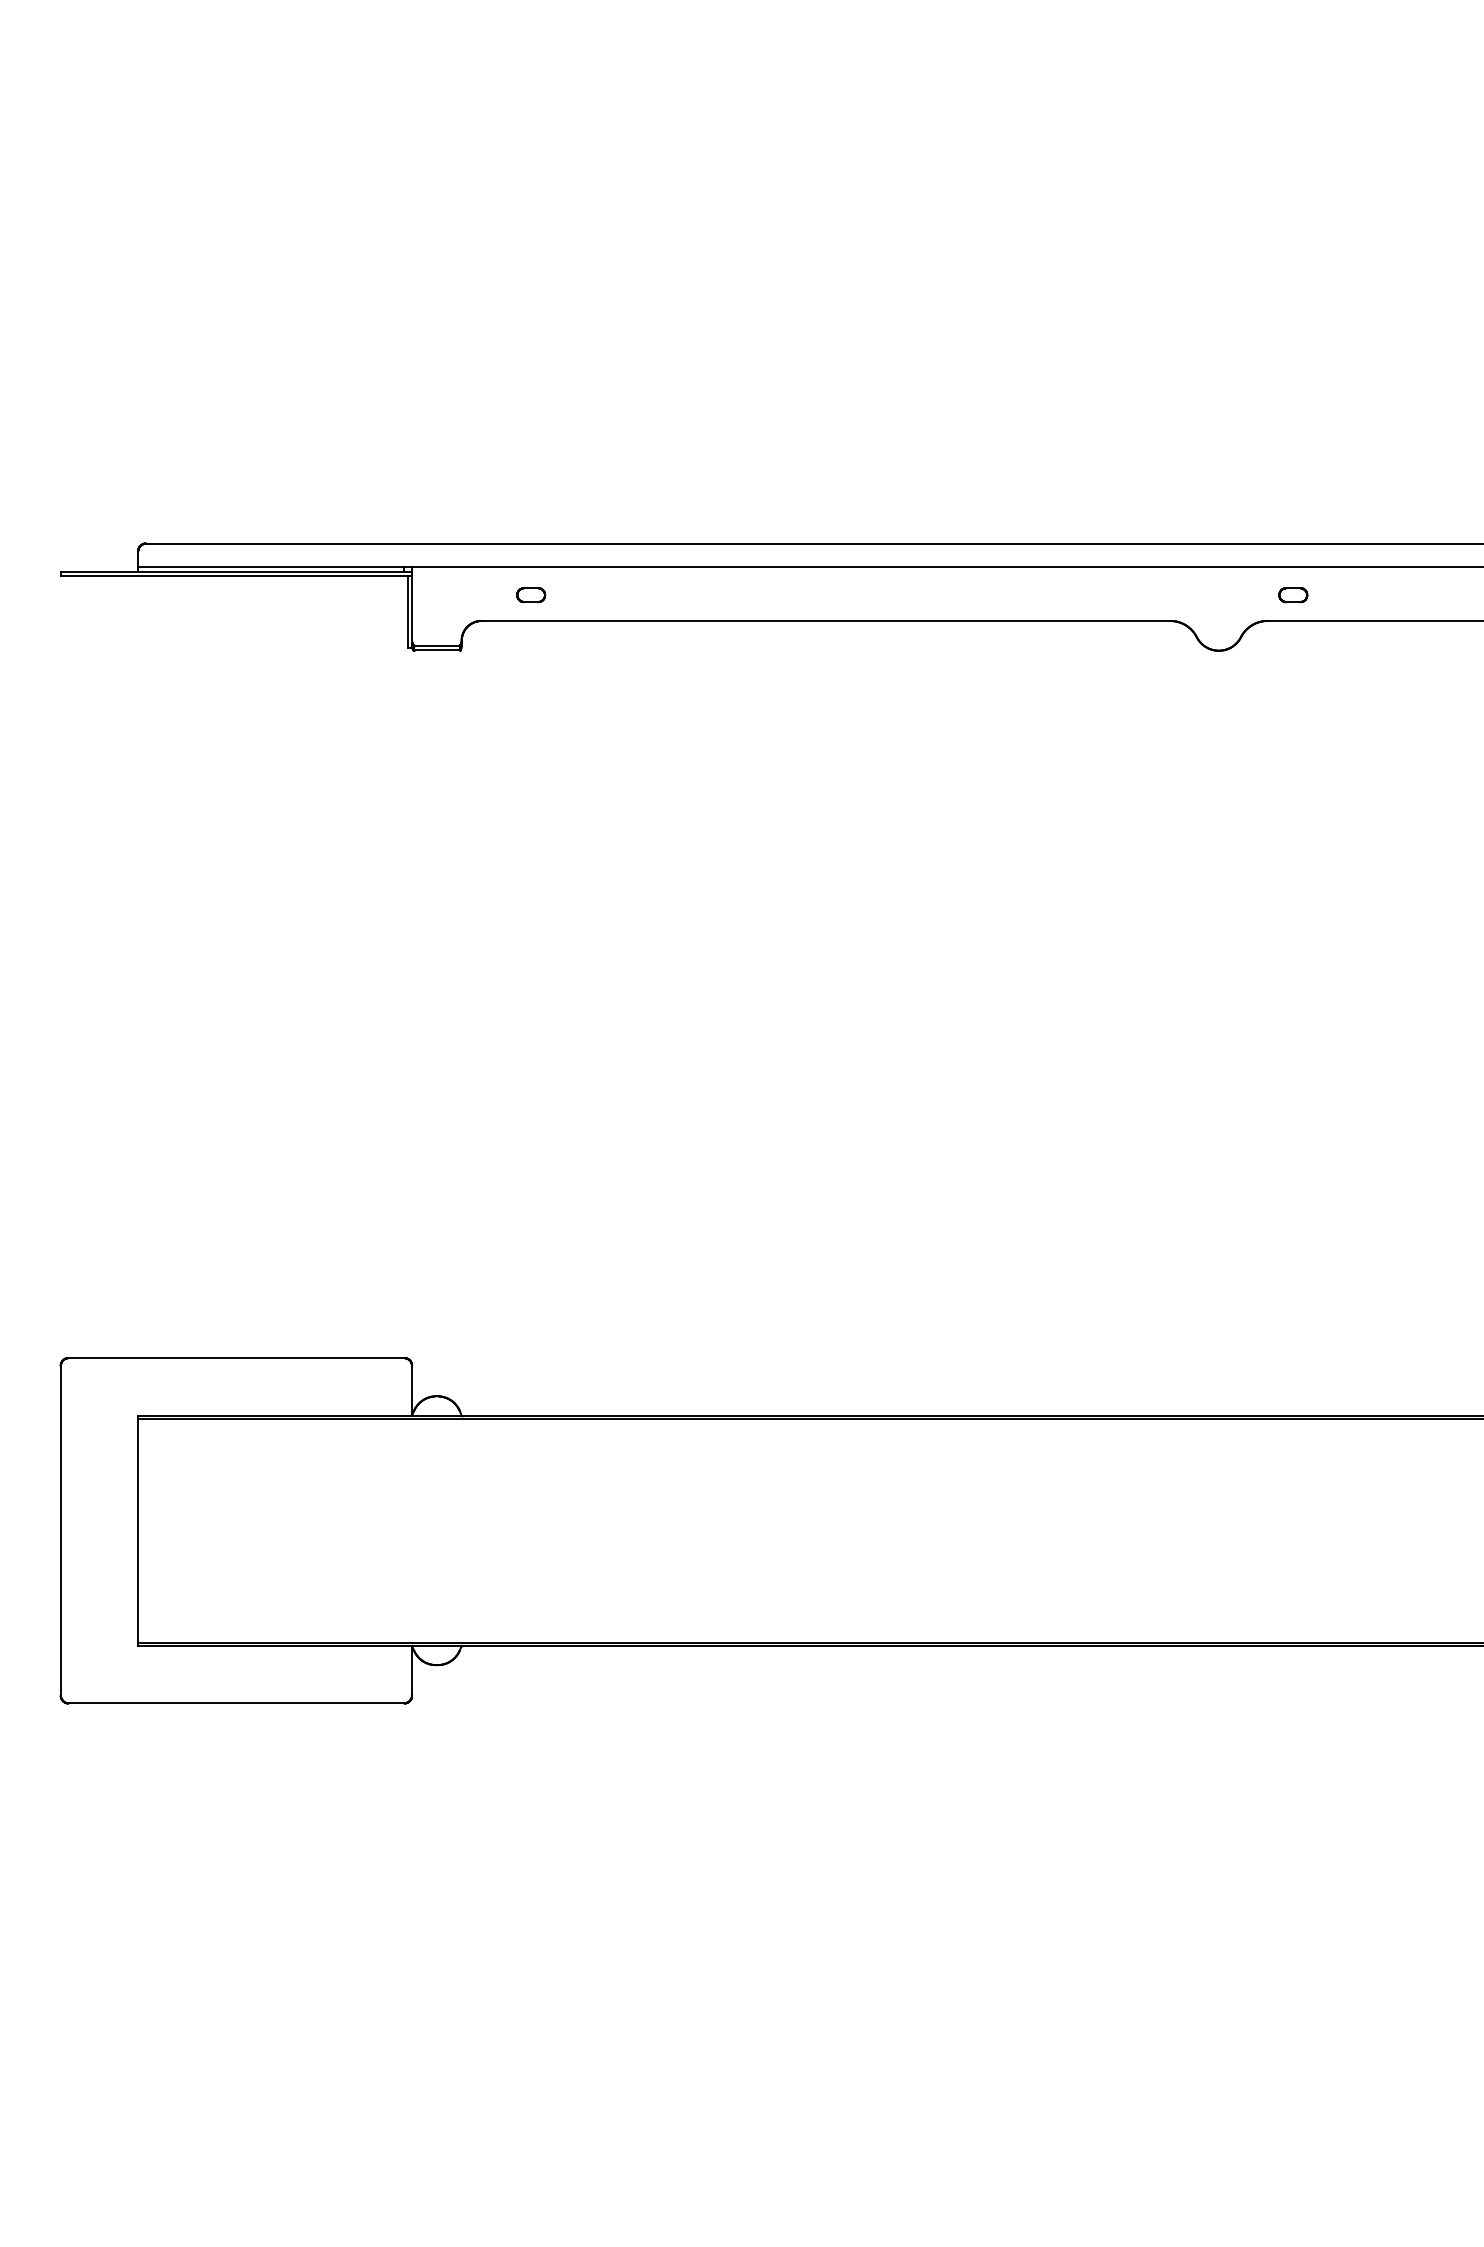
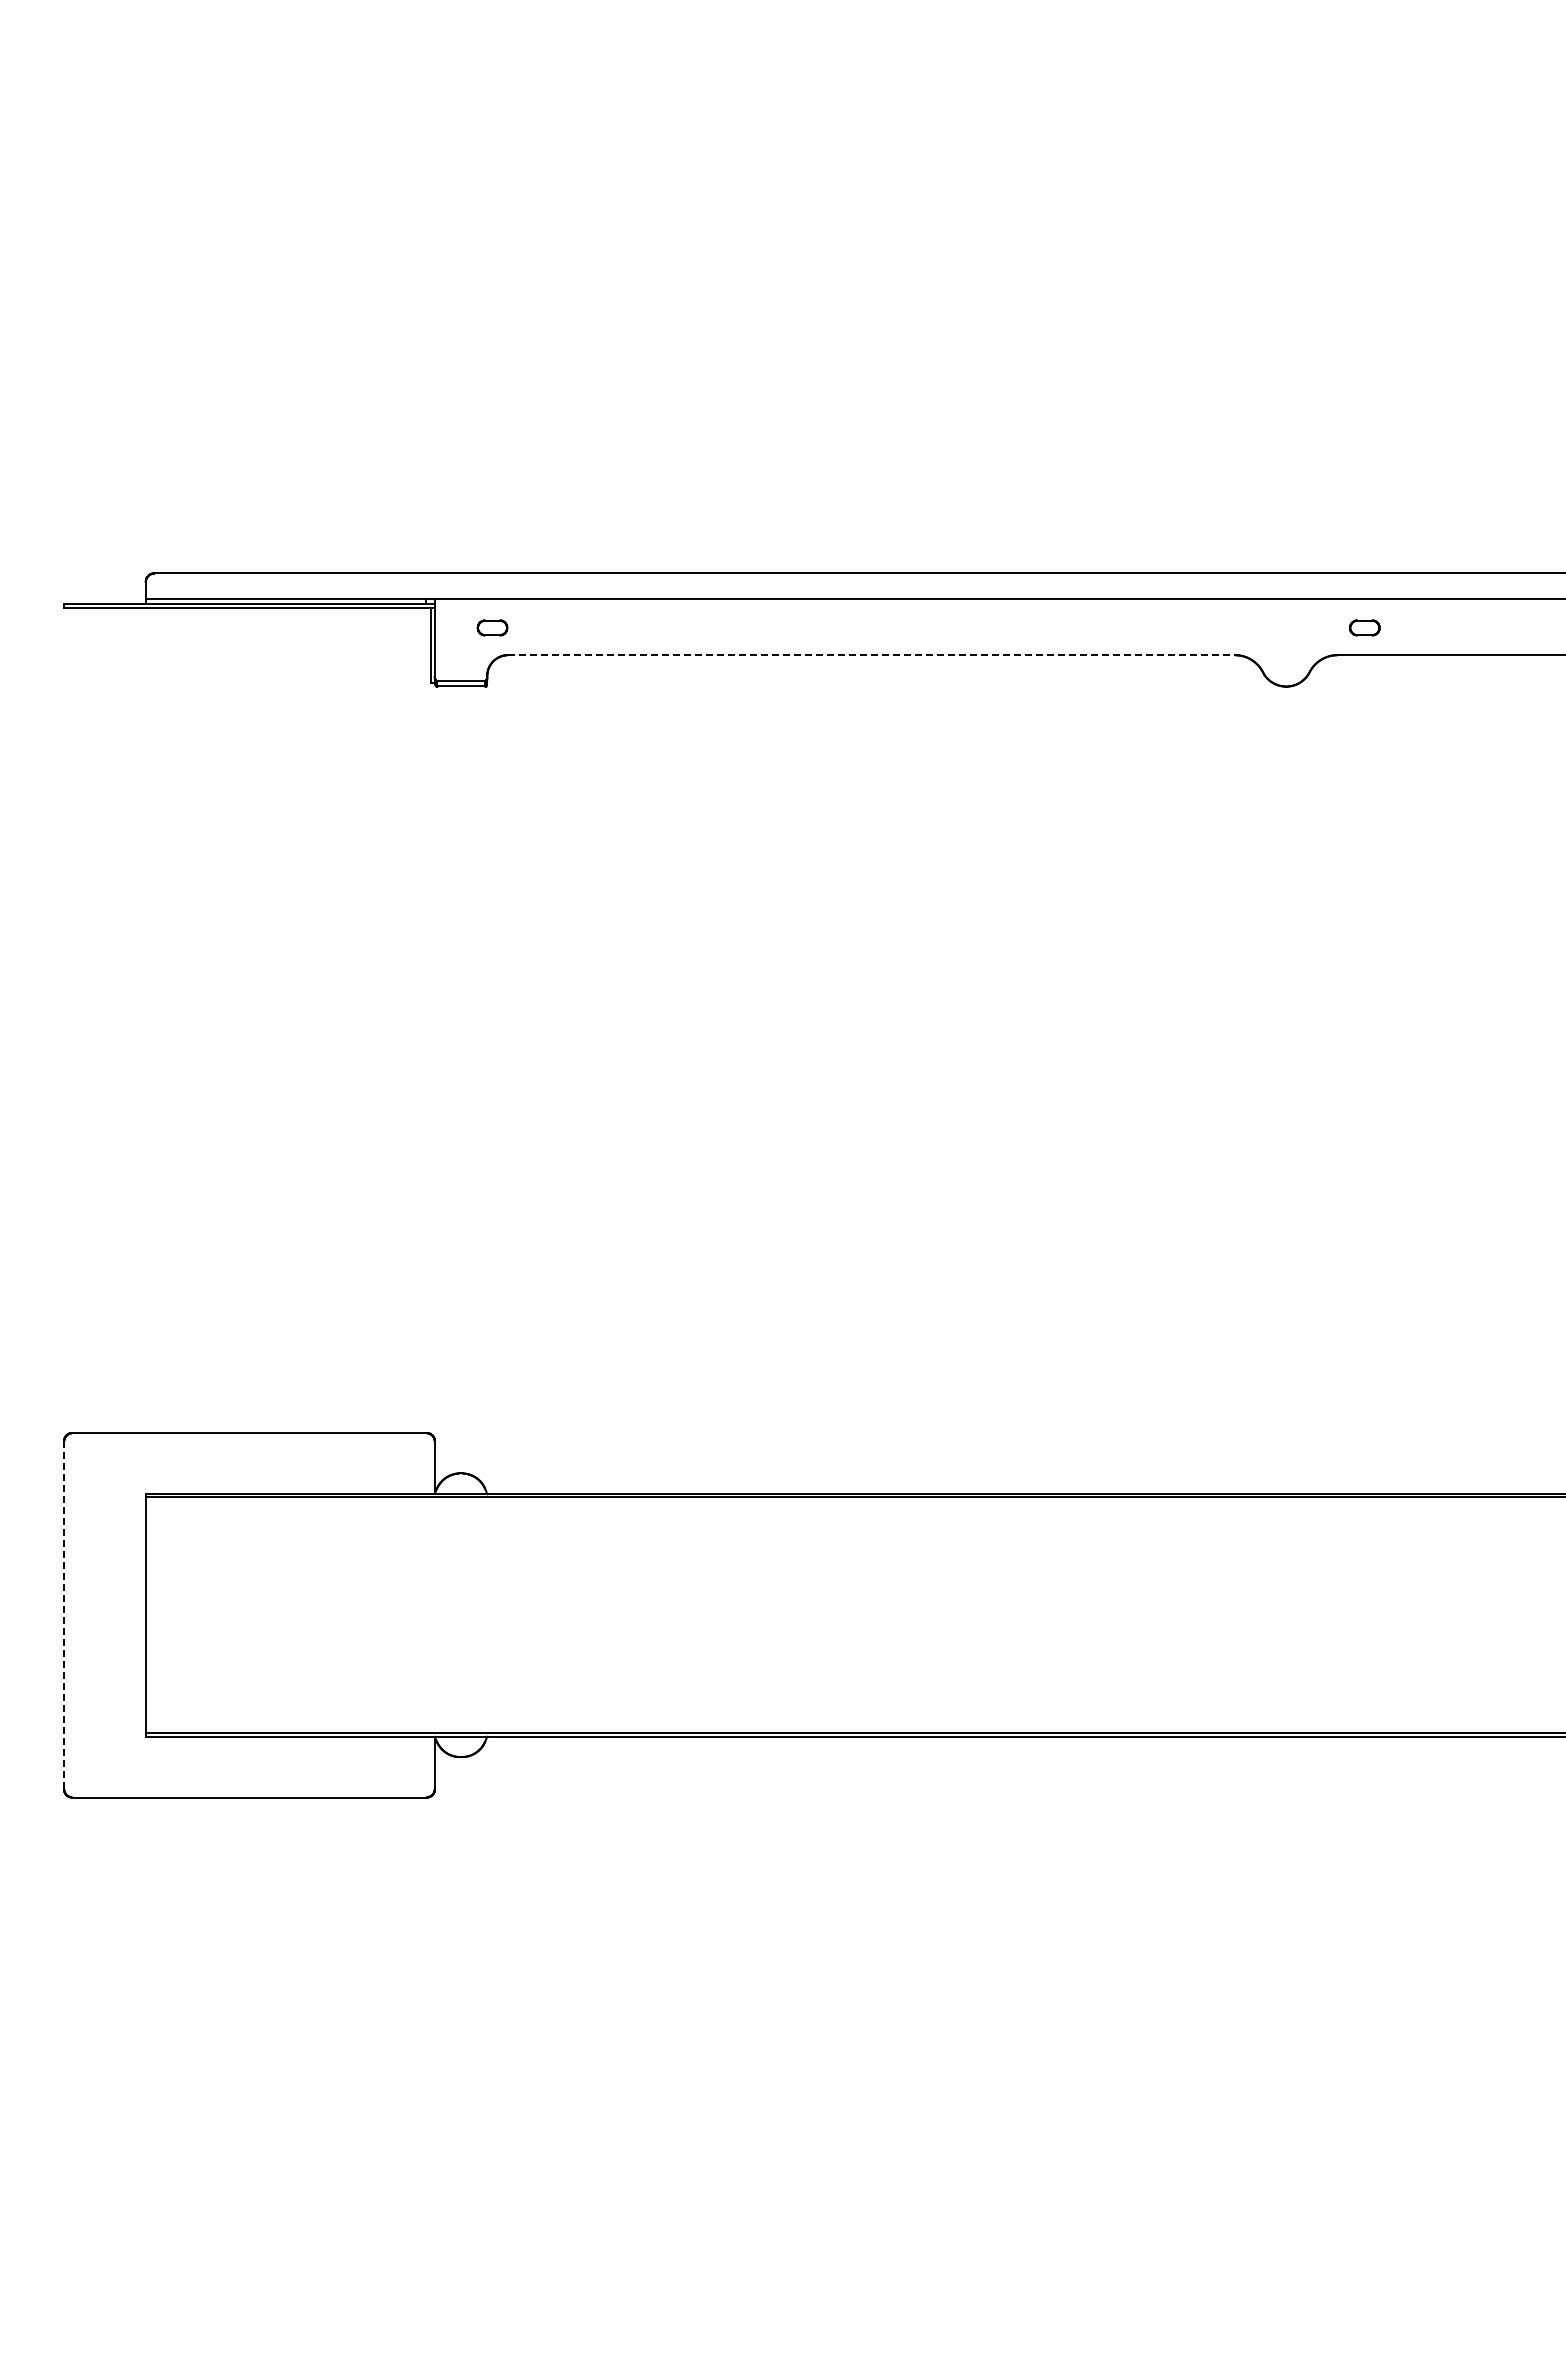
part: (531, 594) -> (492, 627), moved
line: (826, 621) -> (872, 655), solid -> dashed
line: (61, 1530) -> (64, 1615), solid -> dashed

